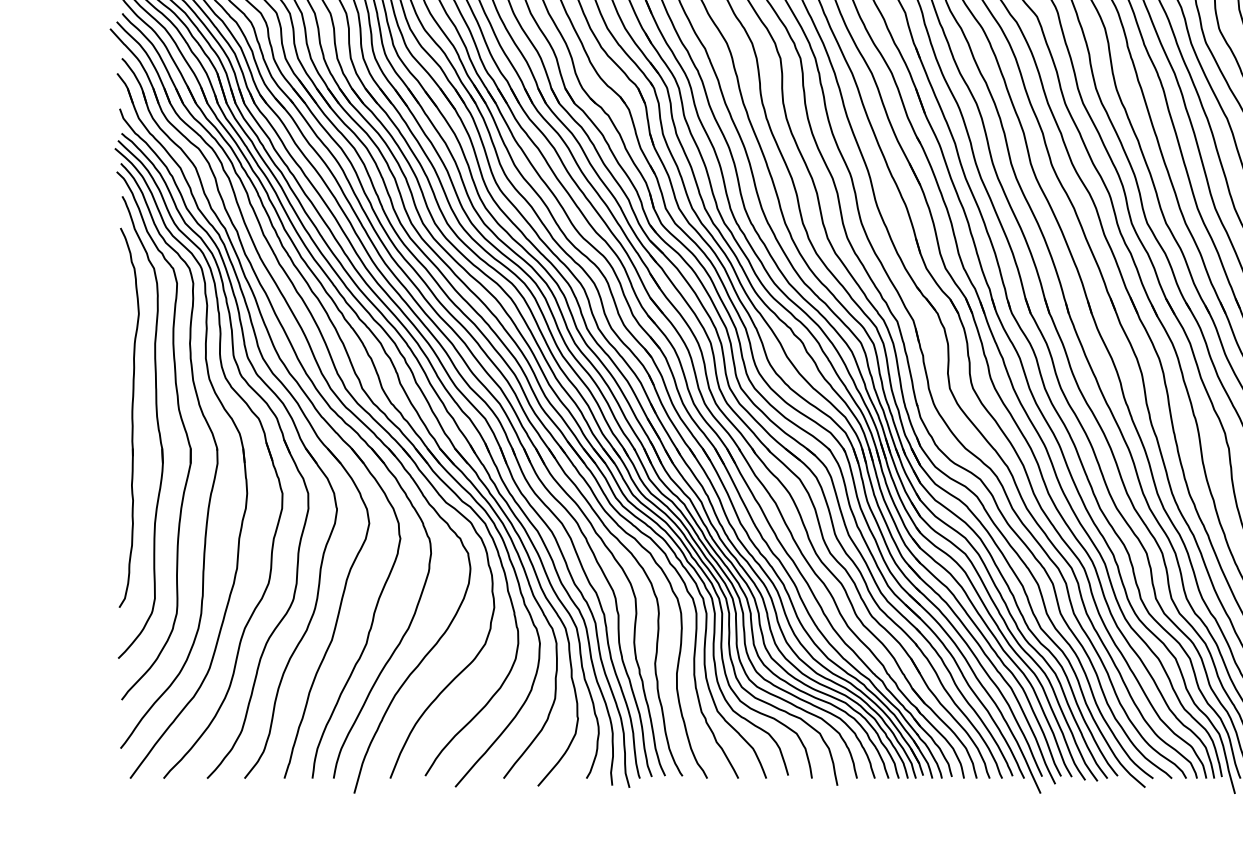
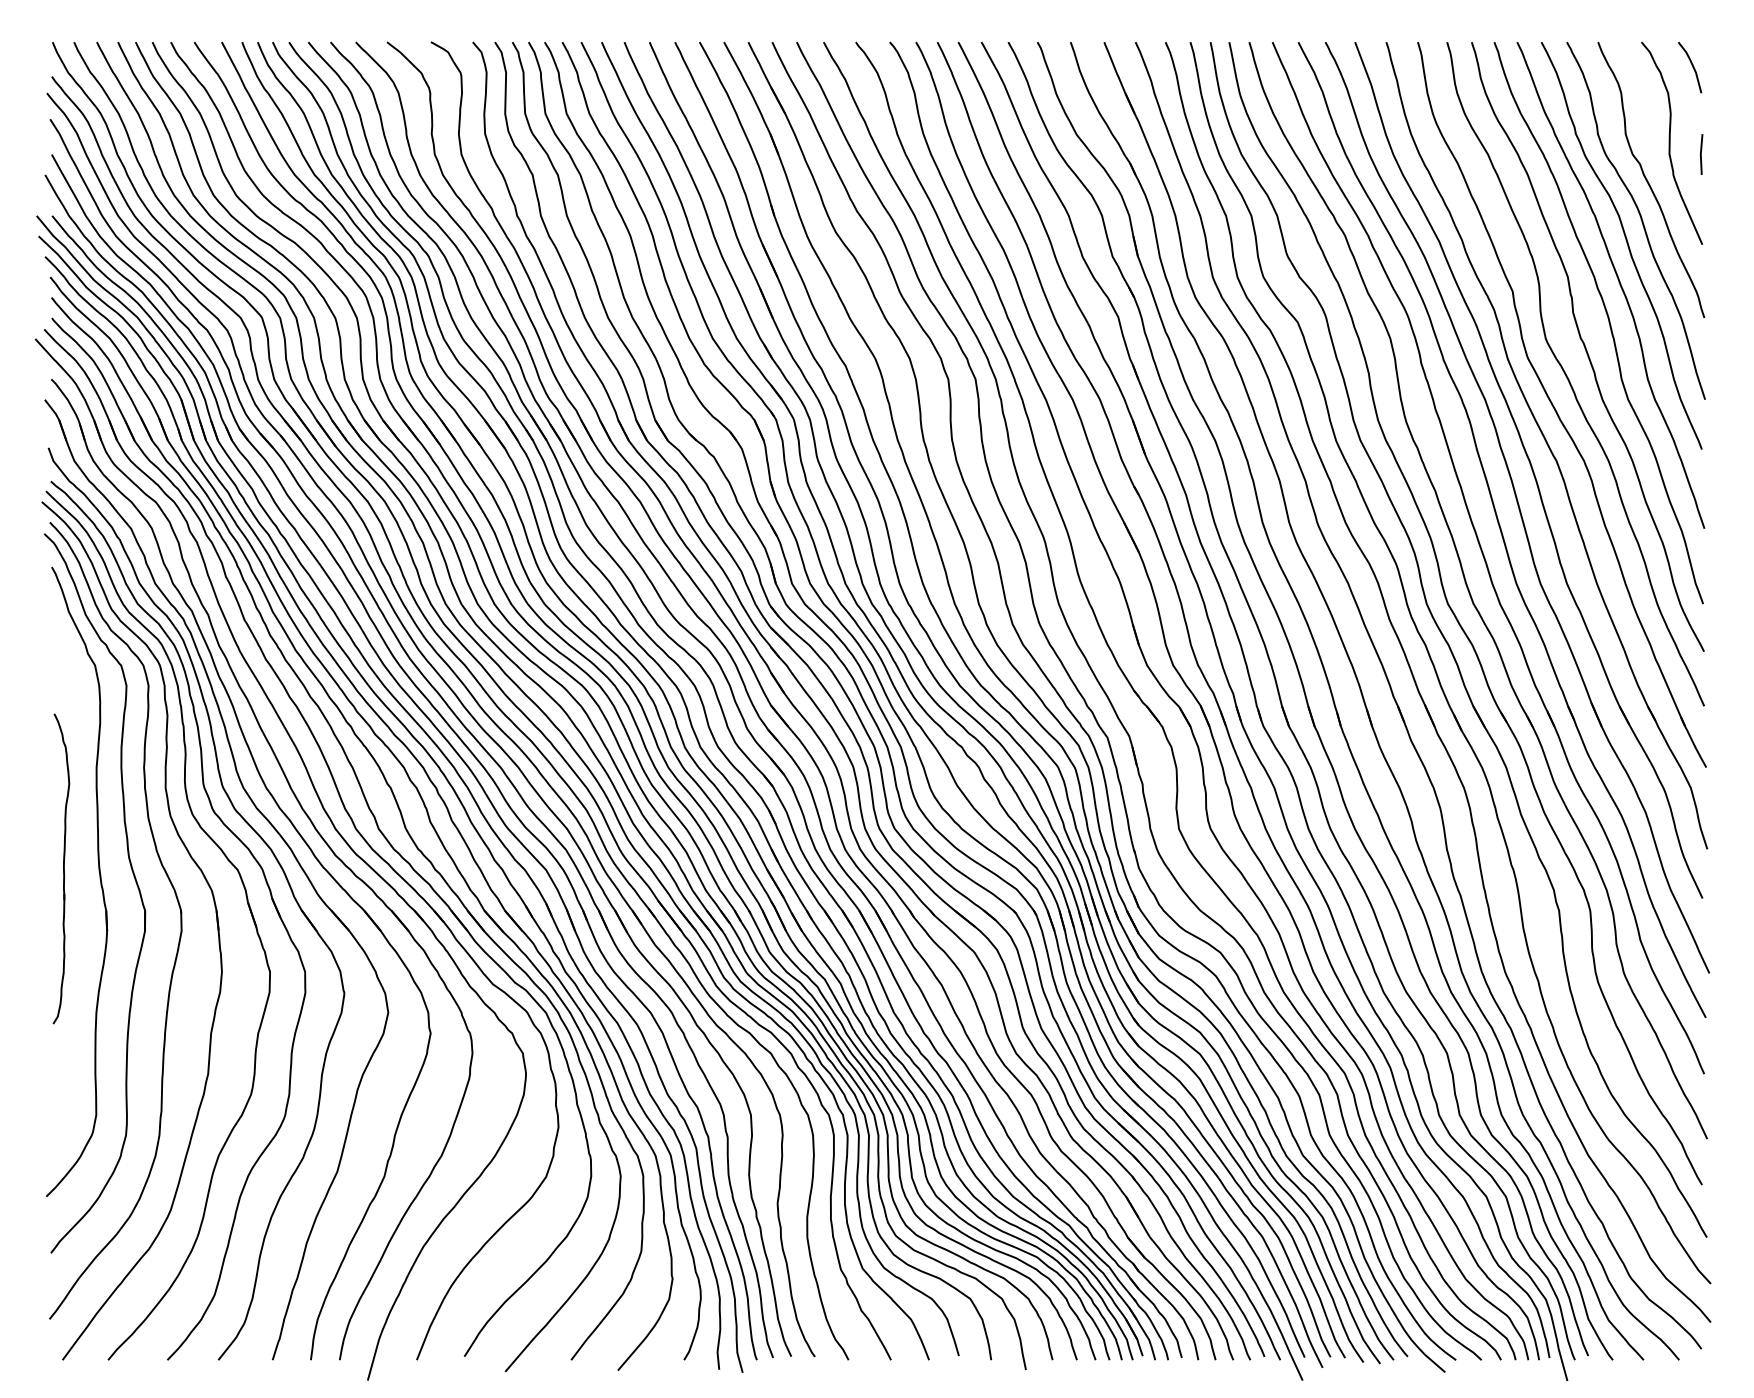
part: (129, 417) -> (61, 868), size x0.6

